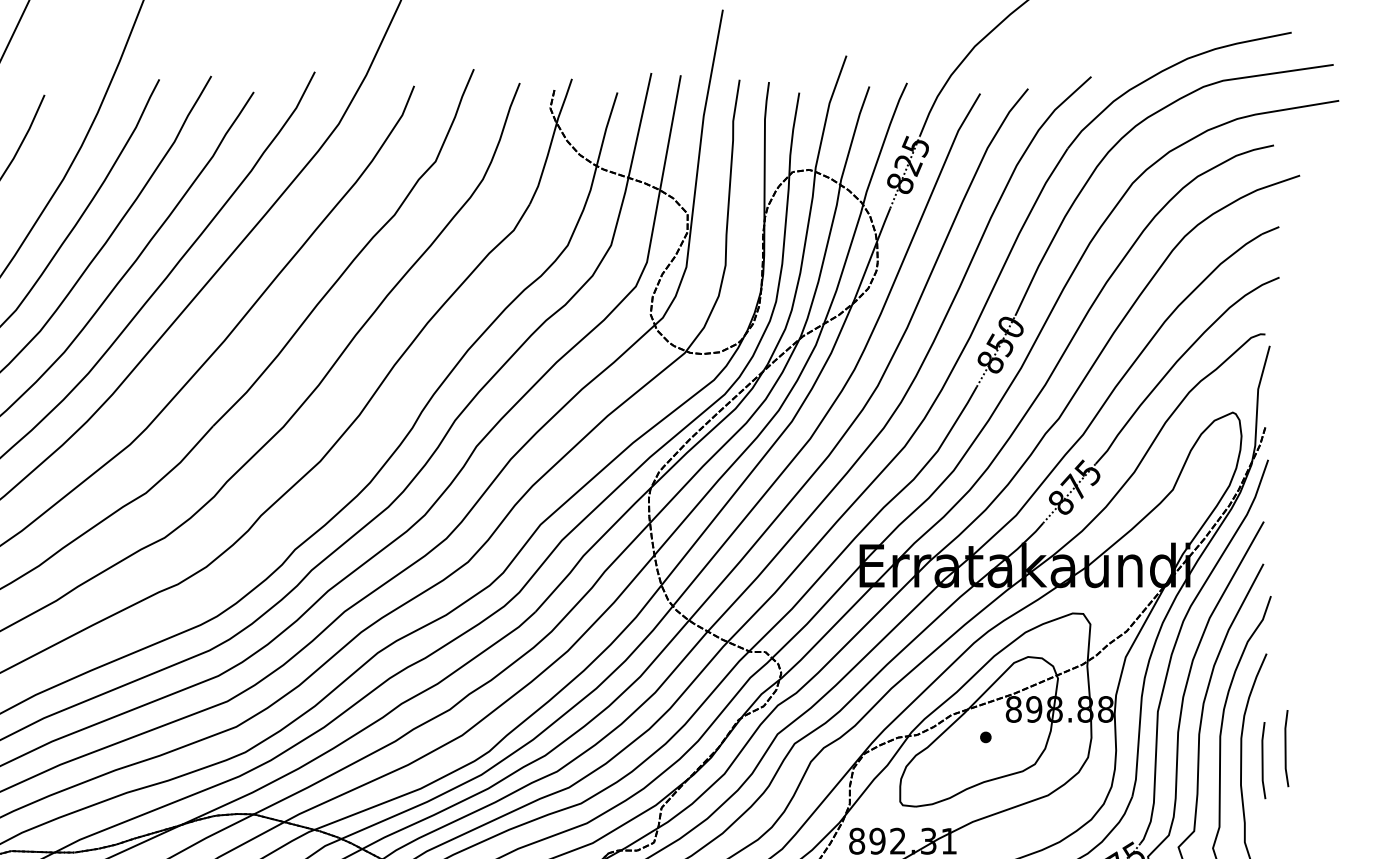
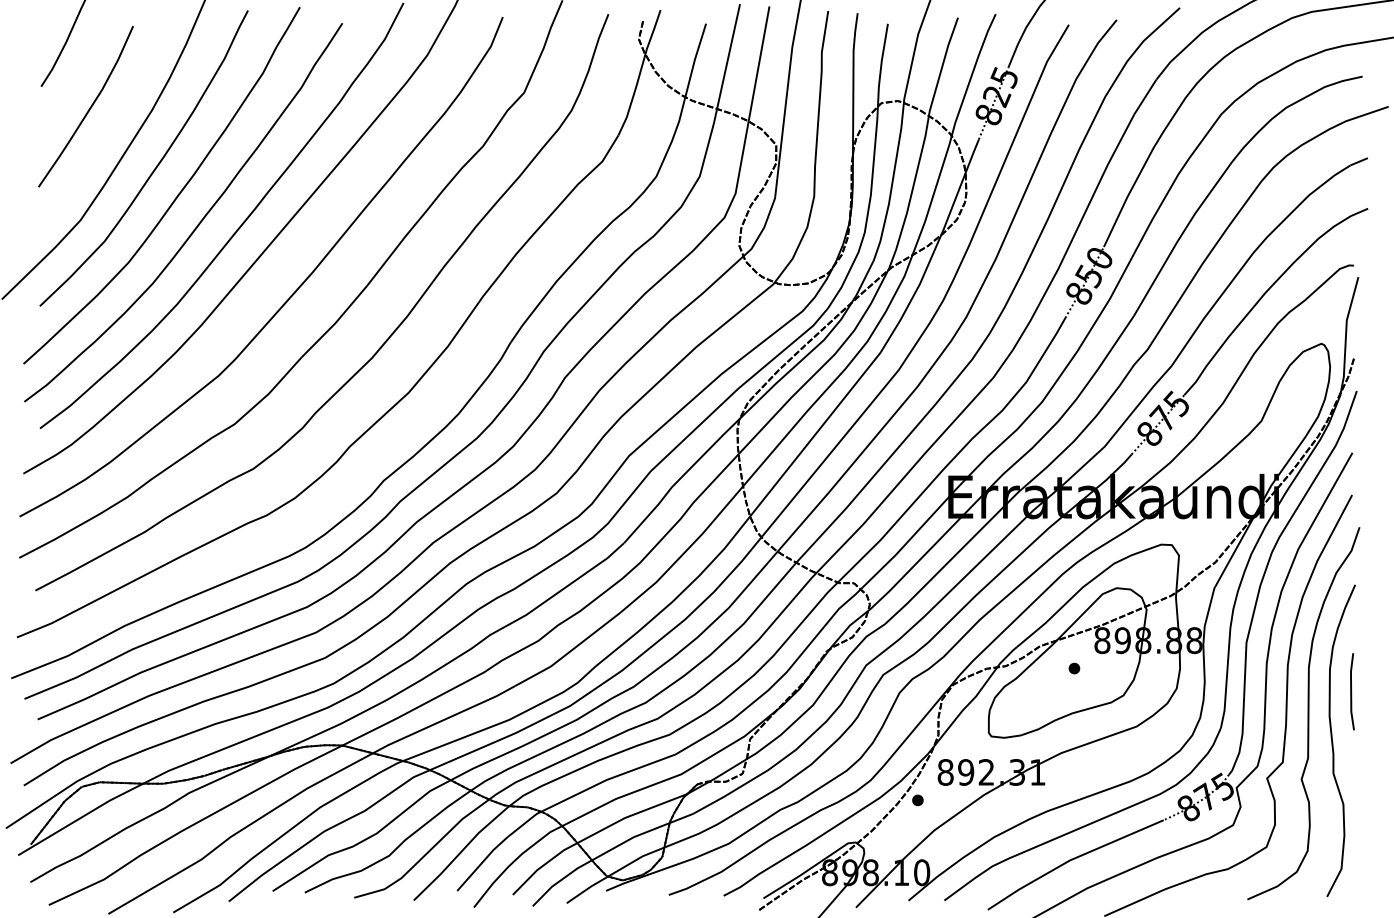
line: (1286, 748) -> (1375, 679), removed

